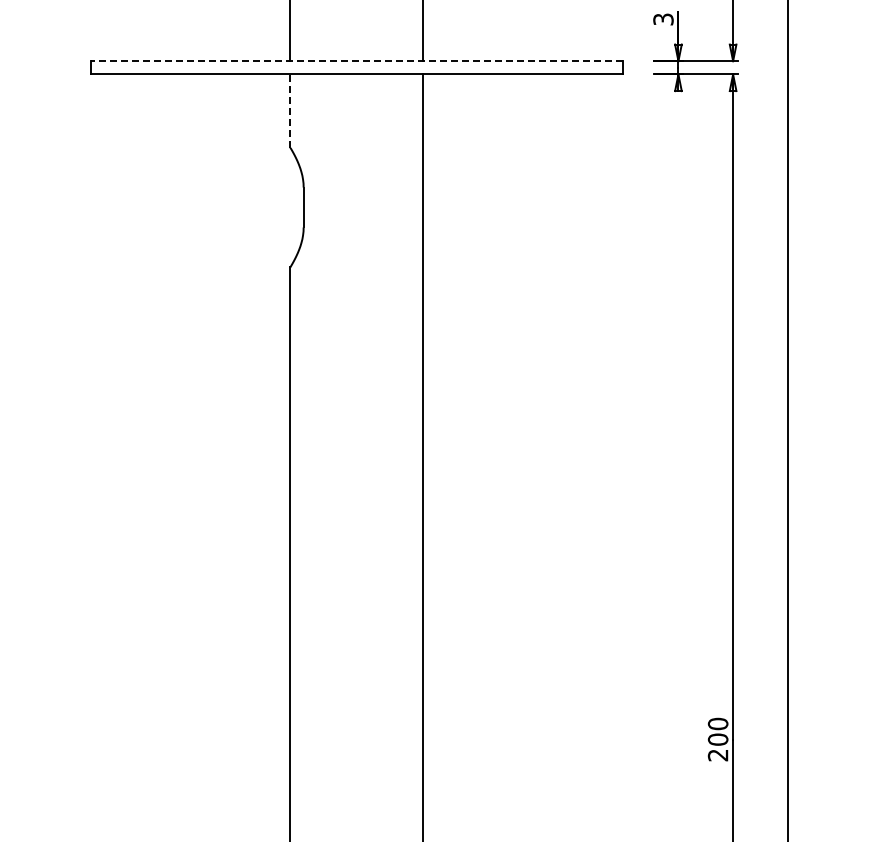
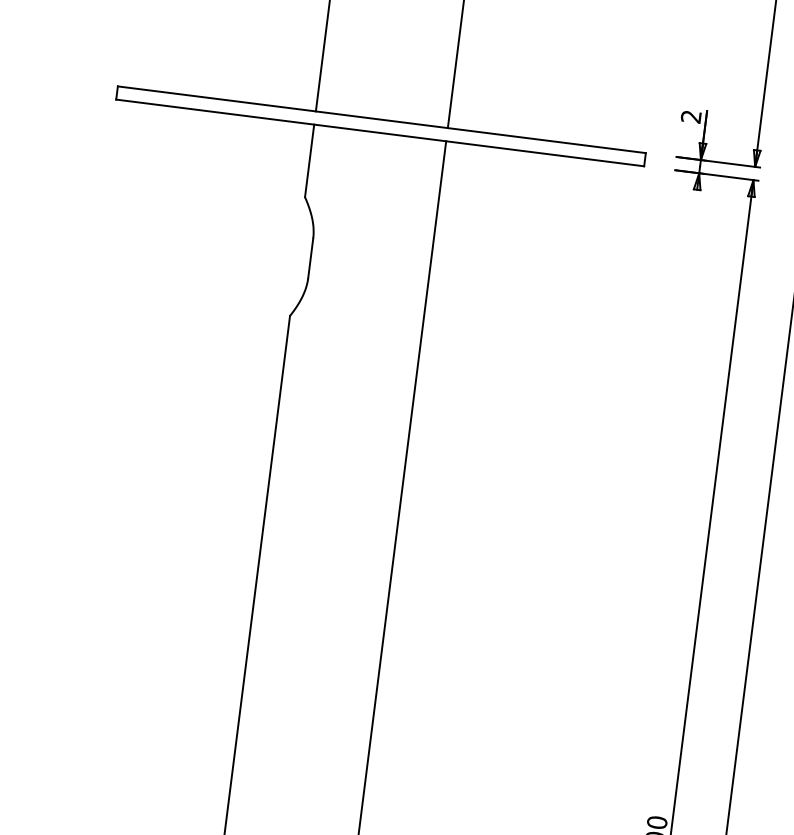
text: (663, 19) -> (691, 116), 3 -> 2
line: (356, 61) -> (381, 120), dashed -> solid
line: (290, 111) -> (309, 161), dashed -> solid

